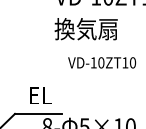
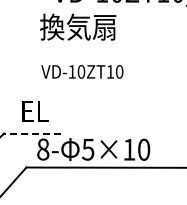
text: (86, 28) -> (78, 26), moved
text: (102, 62) -> (82, 71), moved
line: (38, 113) -> (32, 133), solid -> dashed

